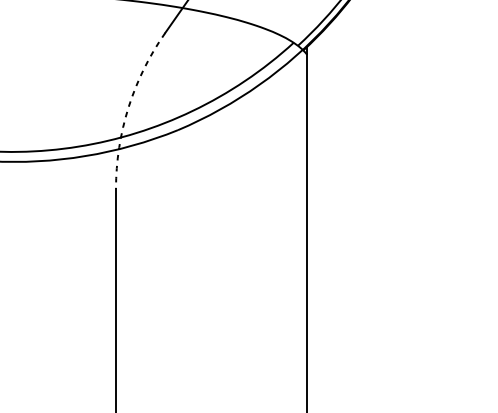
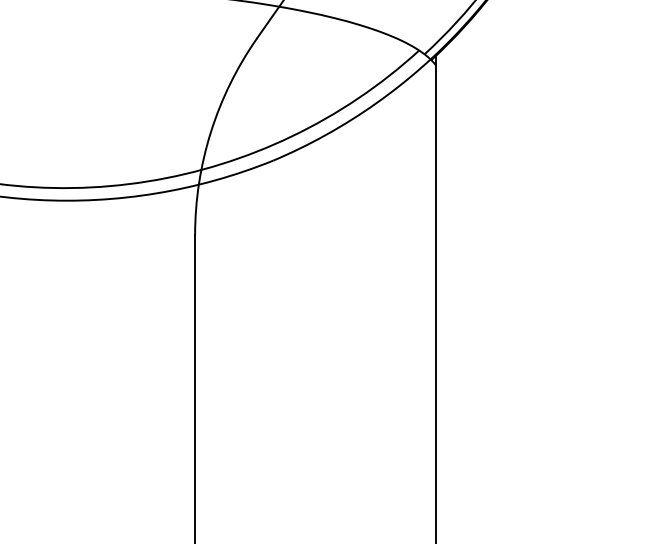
arc: (128, 107) -> (211, 131), dashed -> solid

